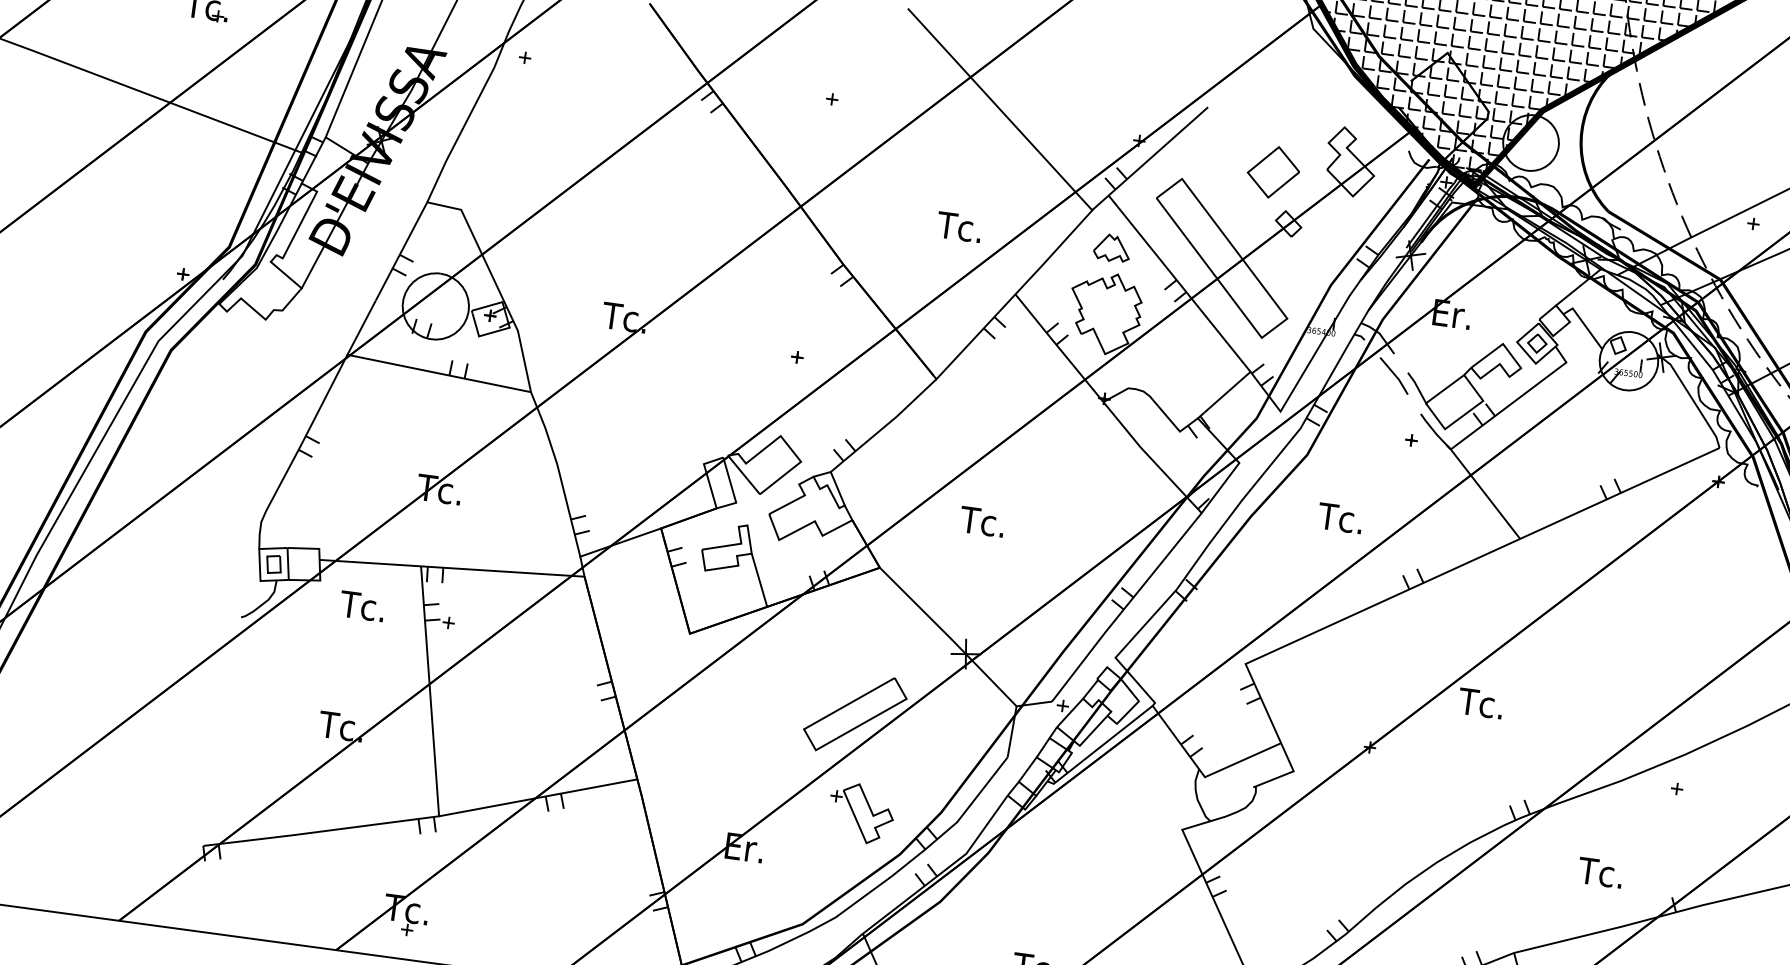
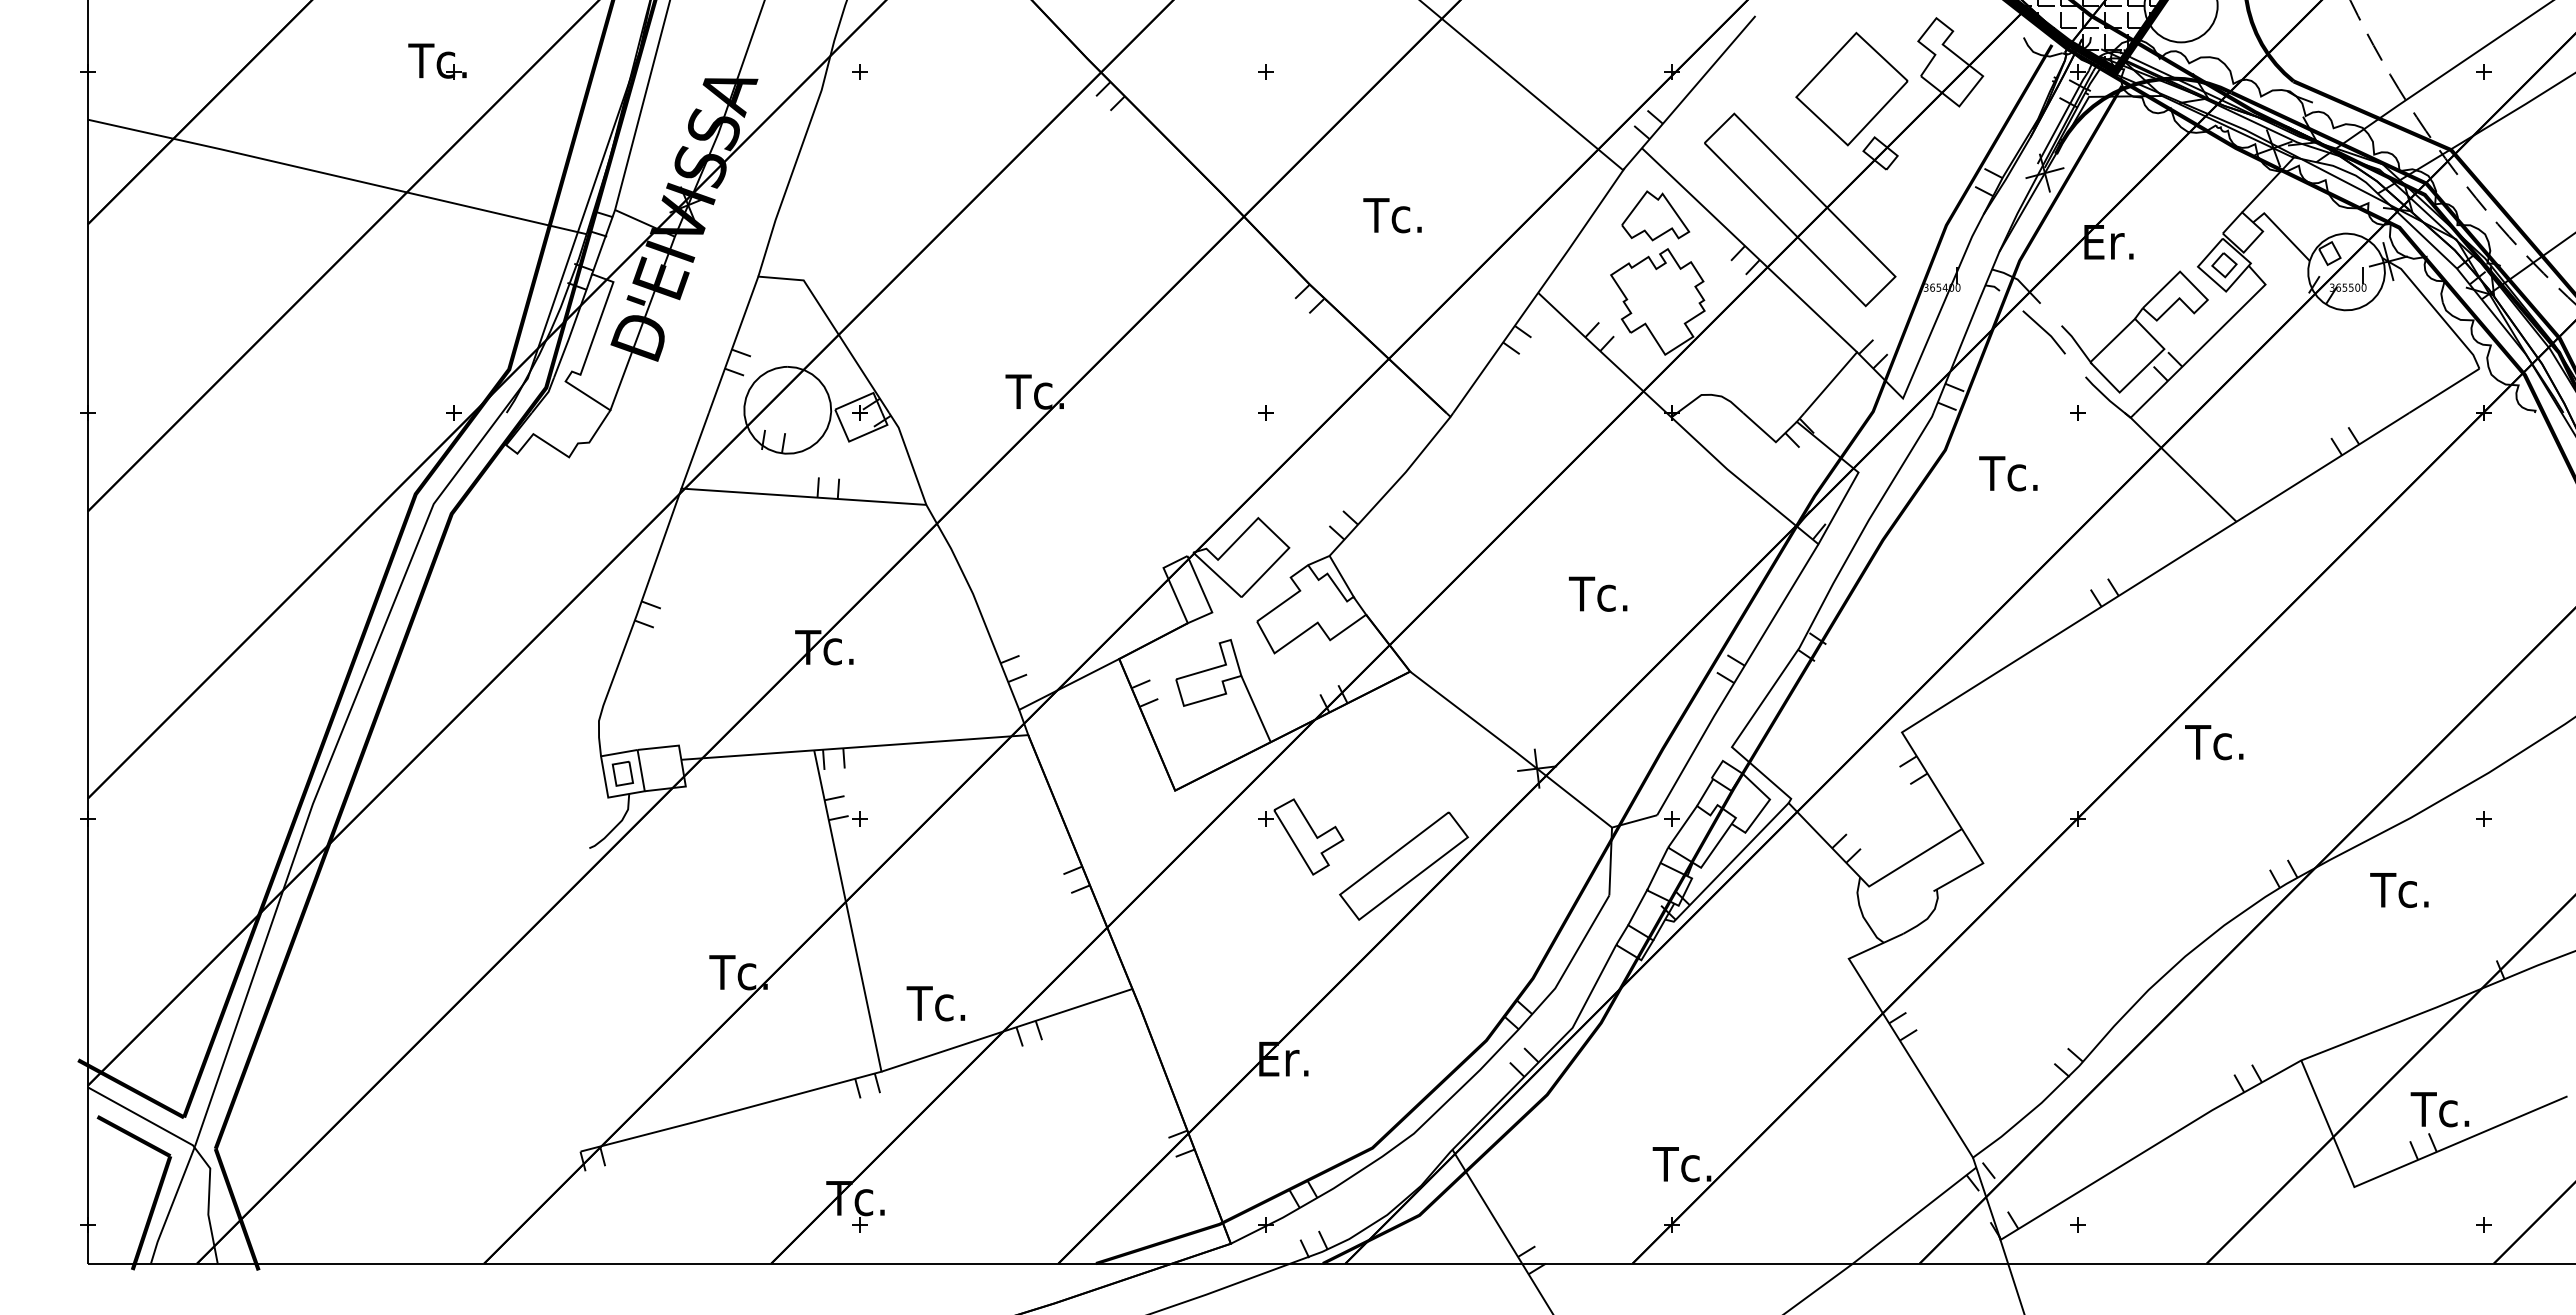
part: (1273, 171) -> (1851, 88), size x1.67
text: (959, 227) -> (1392, 215), moved
part: (1112, 247) -> (1655, 215), size x1.43
text: (1340, 518) -> (2008, 473), moved
text: (982, 521) -> (1598, 593), moved
text: (362, 606) -> (935, 1003), moved
part: (861, 813) -> (1301, 836), moved
text: (1600, 873) -> (2399, 890), moved

